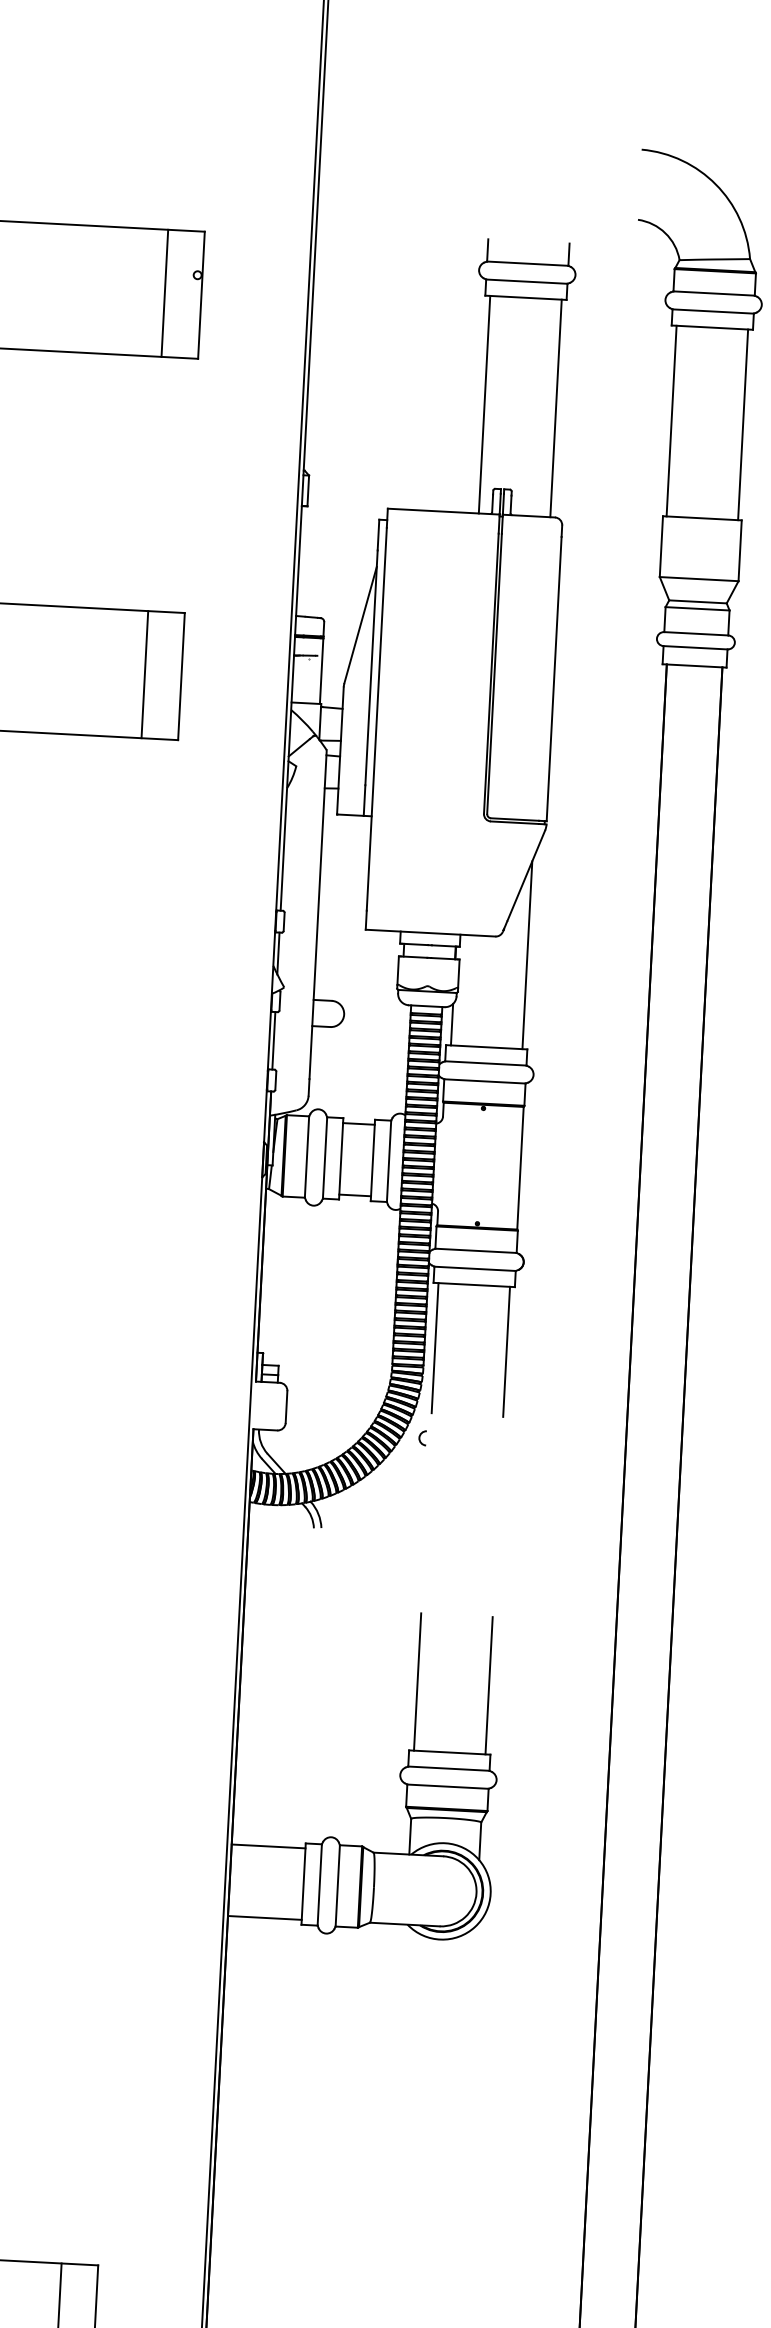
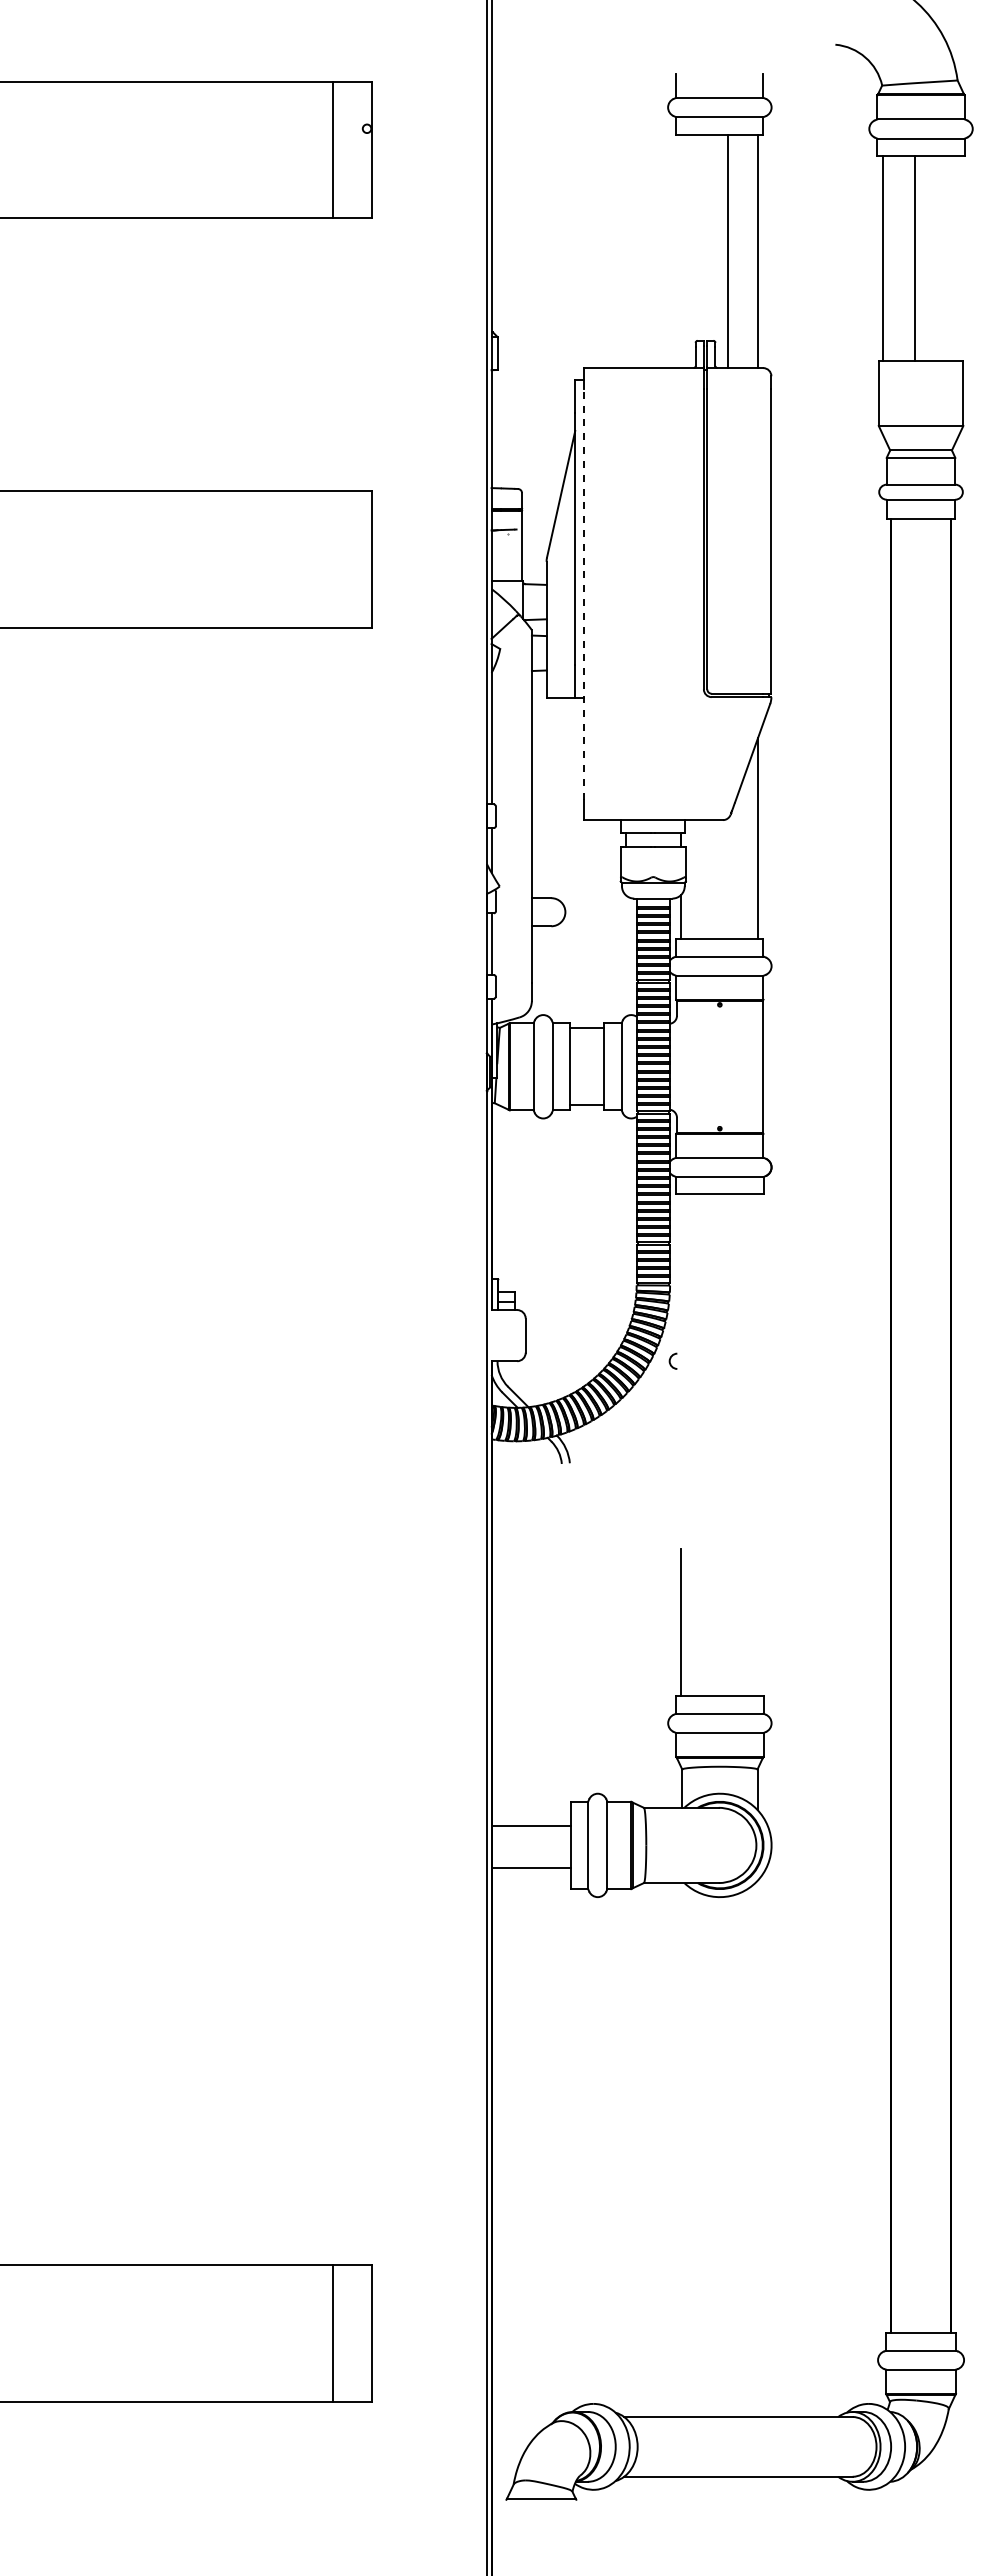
line: (484, 404) -> (728, 251), moved
line: (743, 424) -> (915, 258), moved
line: (144, 674) -> (332, 559), removed
line: (376, 719) -> (583, 594), solid -> dashed
line: (435, 1348) -> (681, 1264), removed
line: (506, 1352) -> (758, 1264), removed
line: (489, 1685) -> (758, 1622), removed
line: (267, 1846) -> (530, 1868), moved
line: (264, 1917) -> (530, 1825), moved

